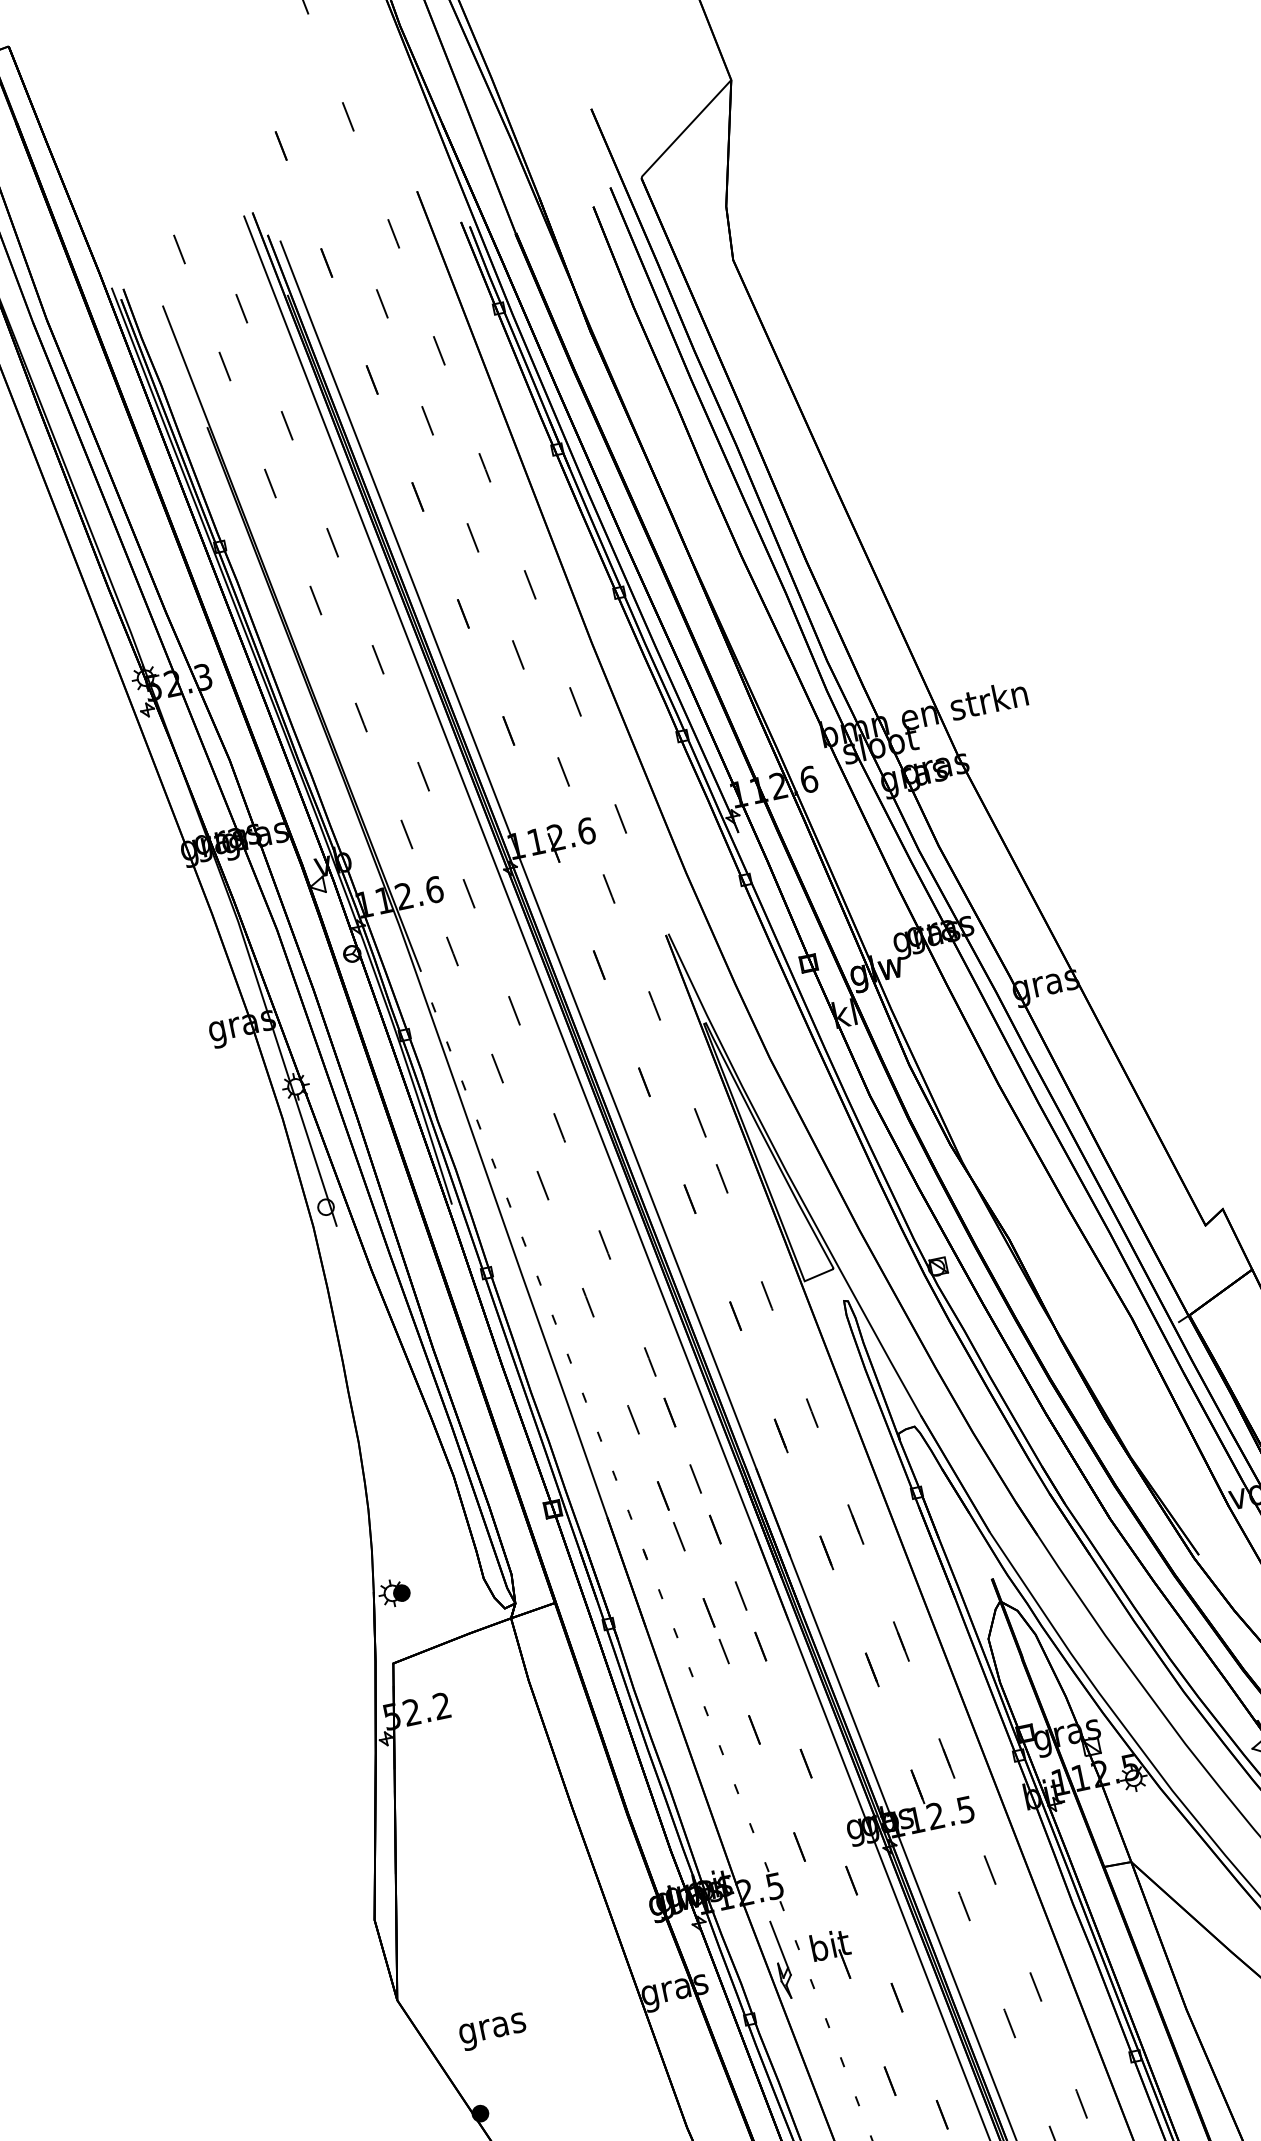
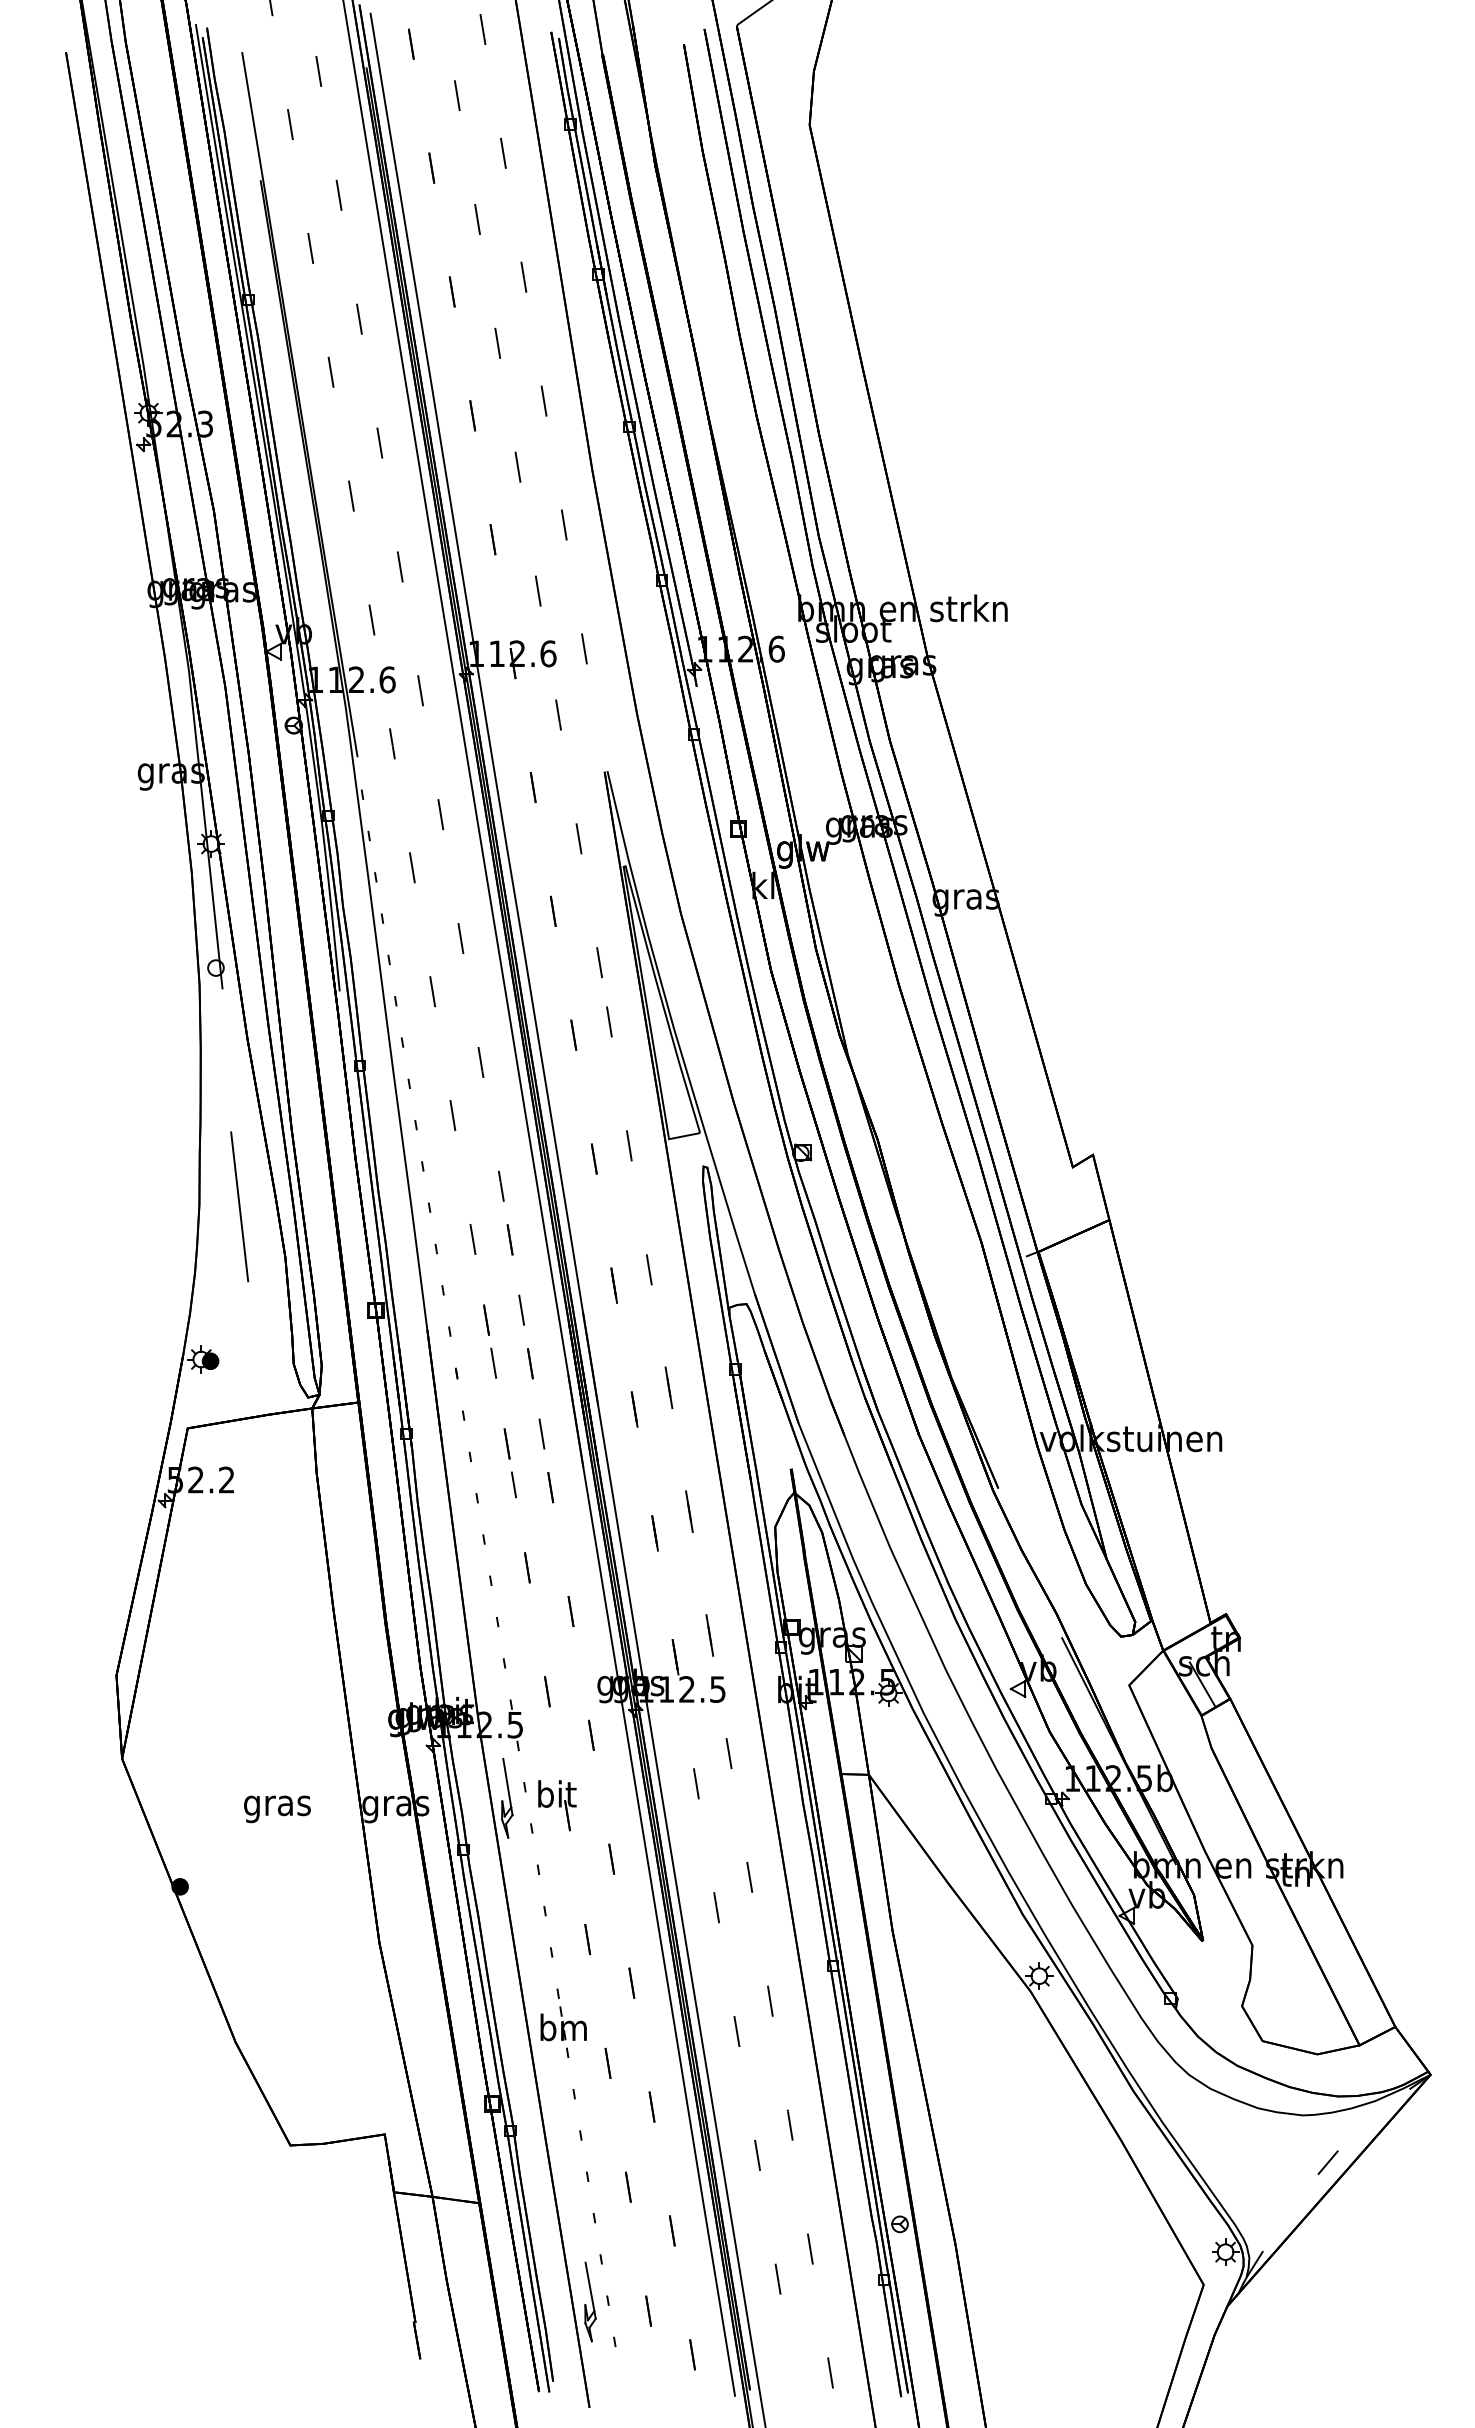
line: (398, 1435) -> (239, 1206), added
text: (493, 2031) -> (277, 1809), moved

